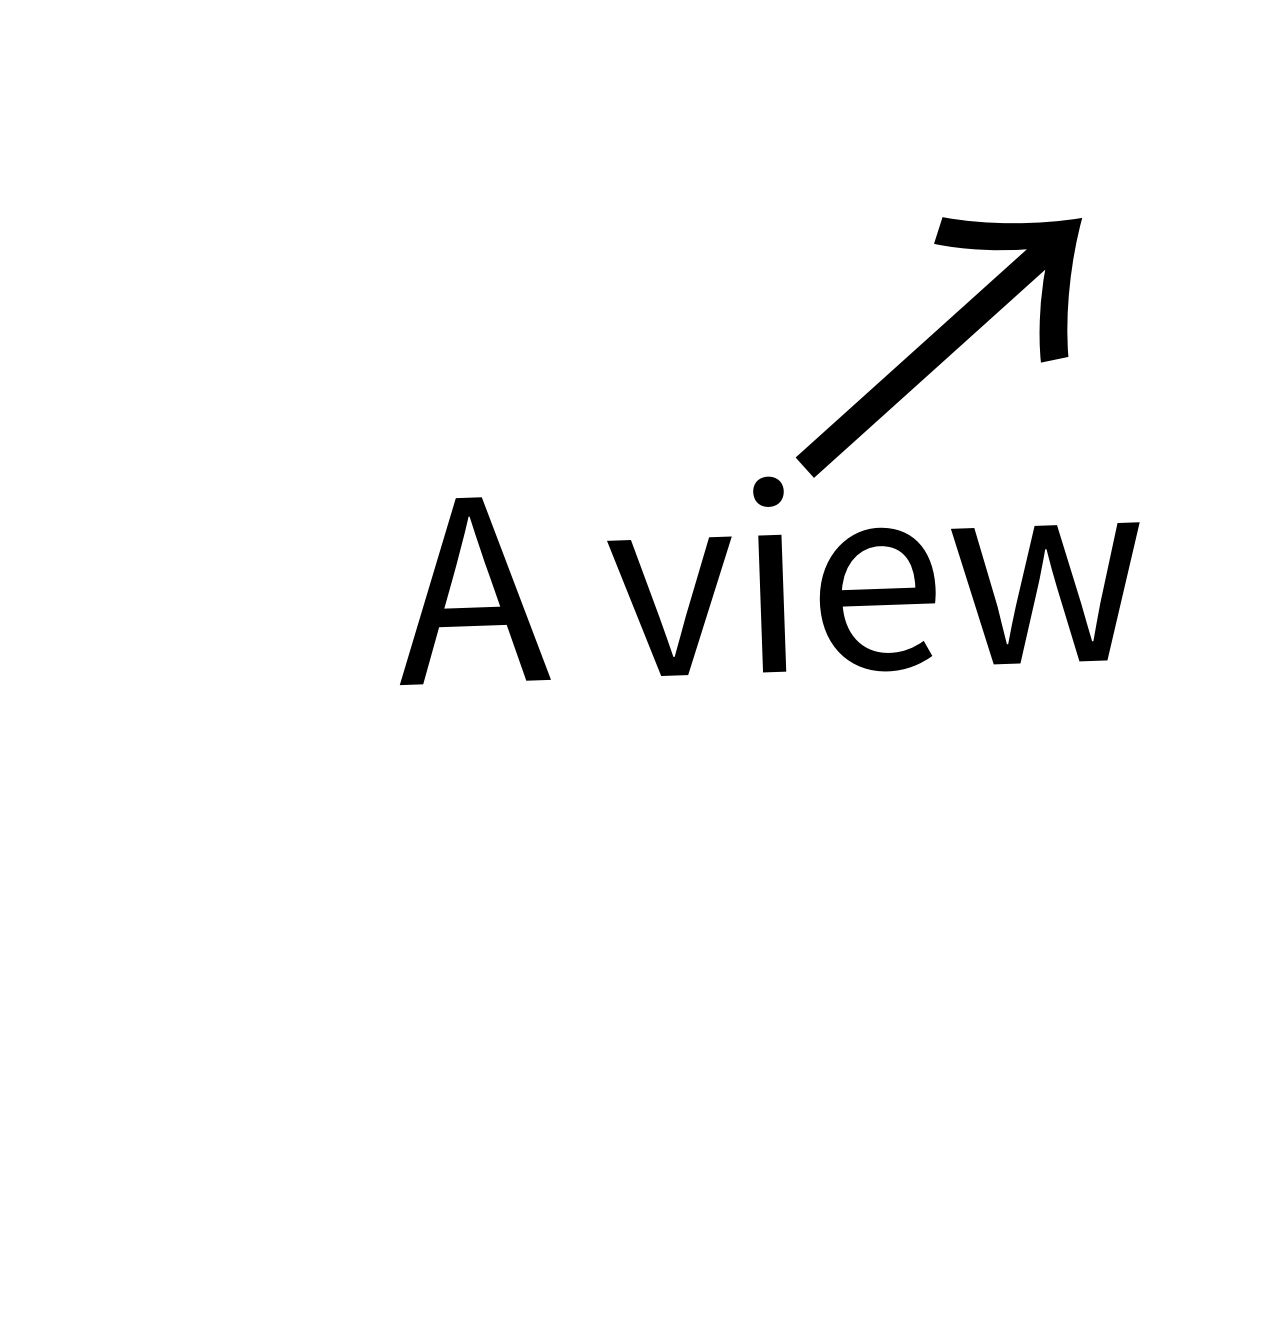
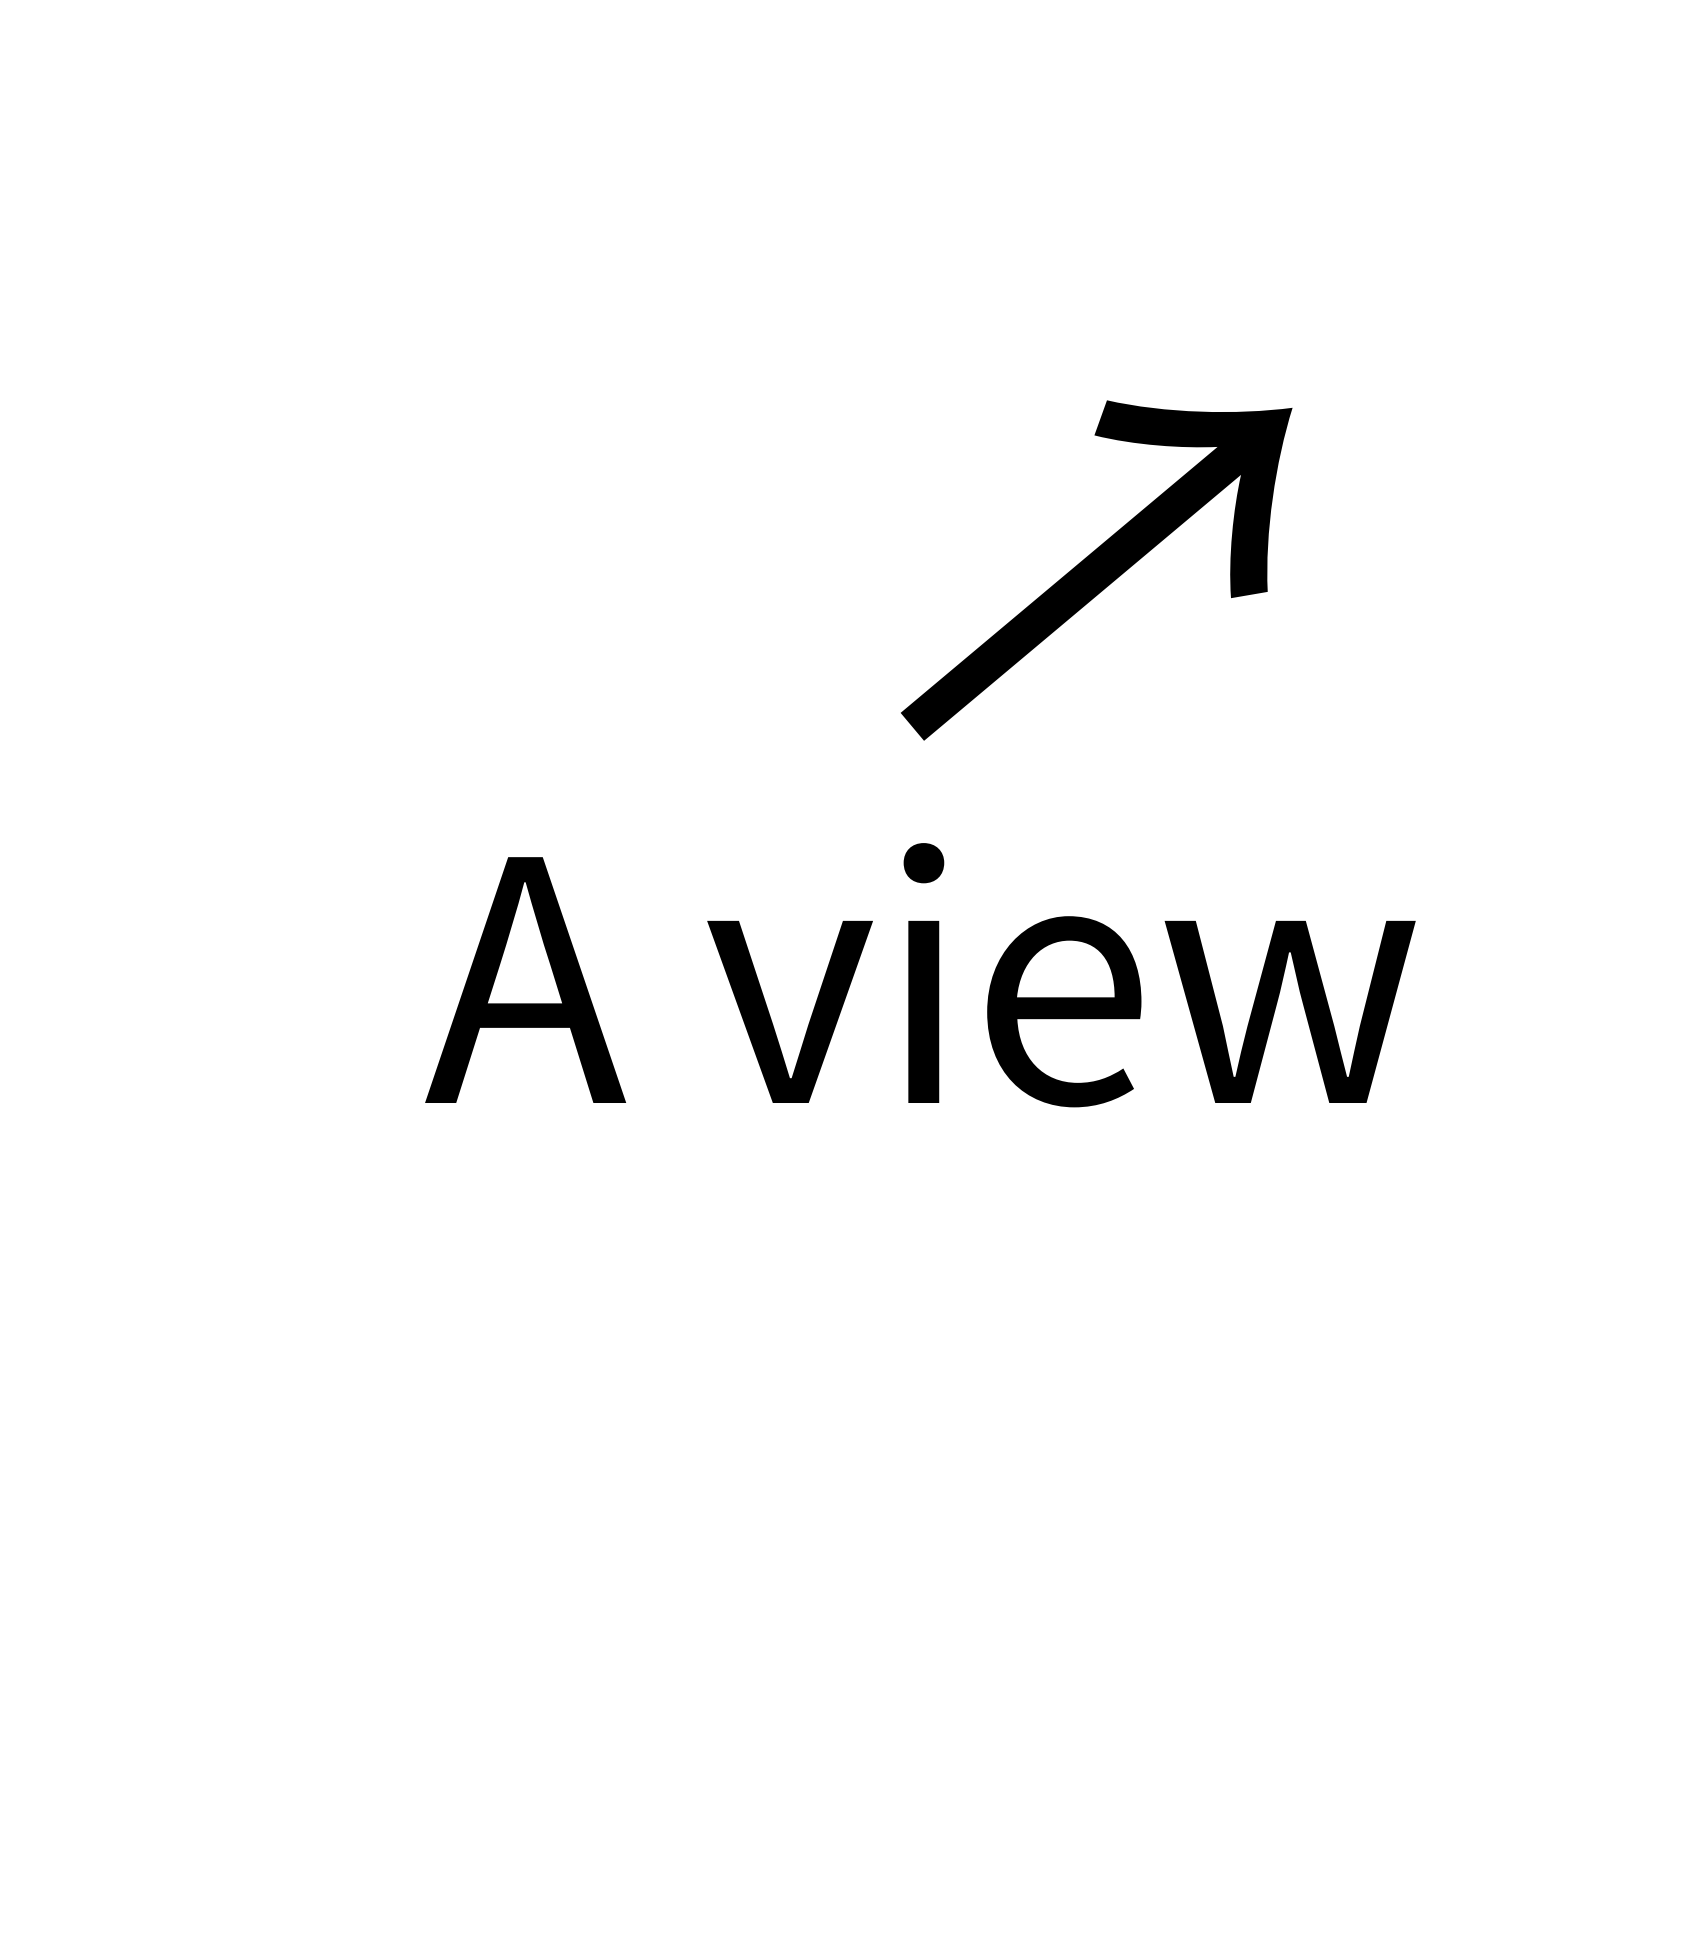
text: (939, 345) -> (1096, 570), moved

